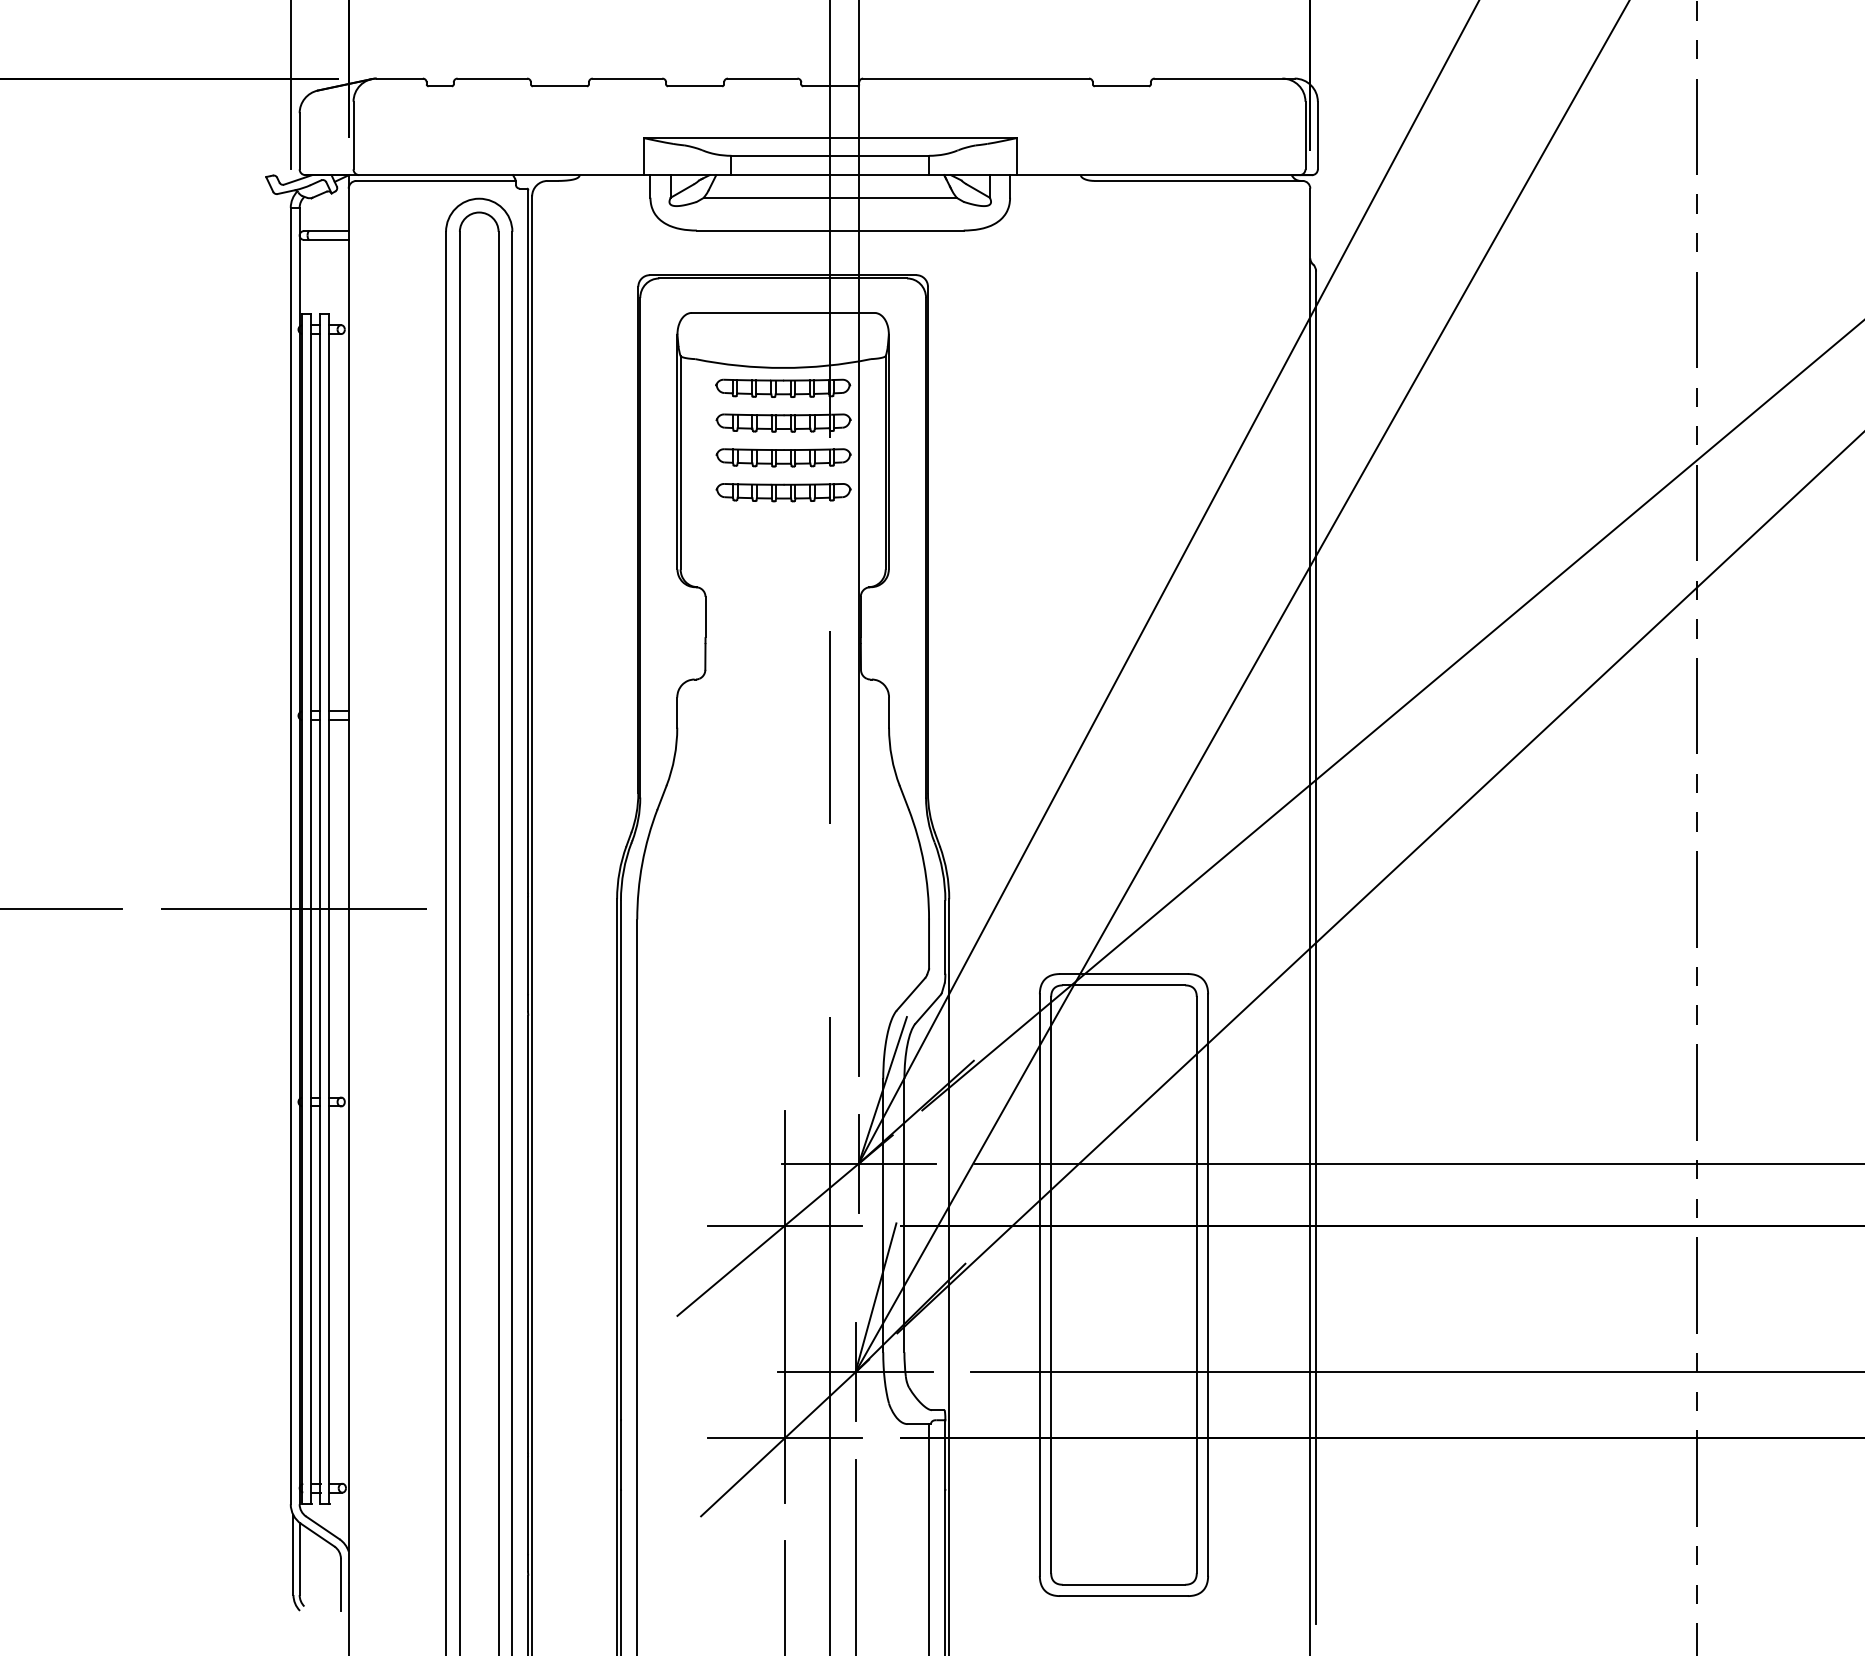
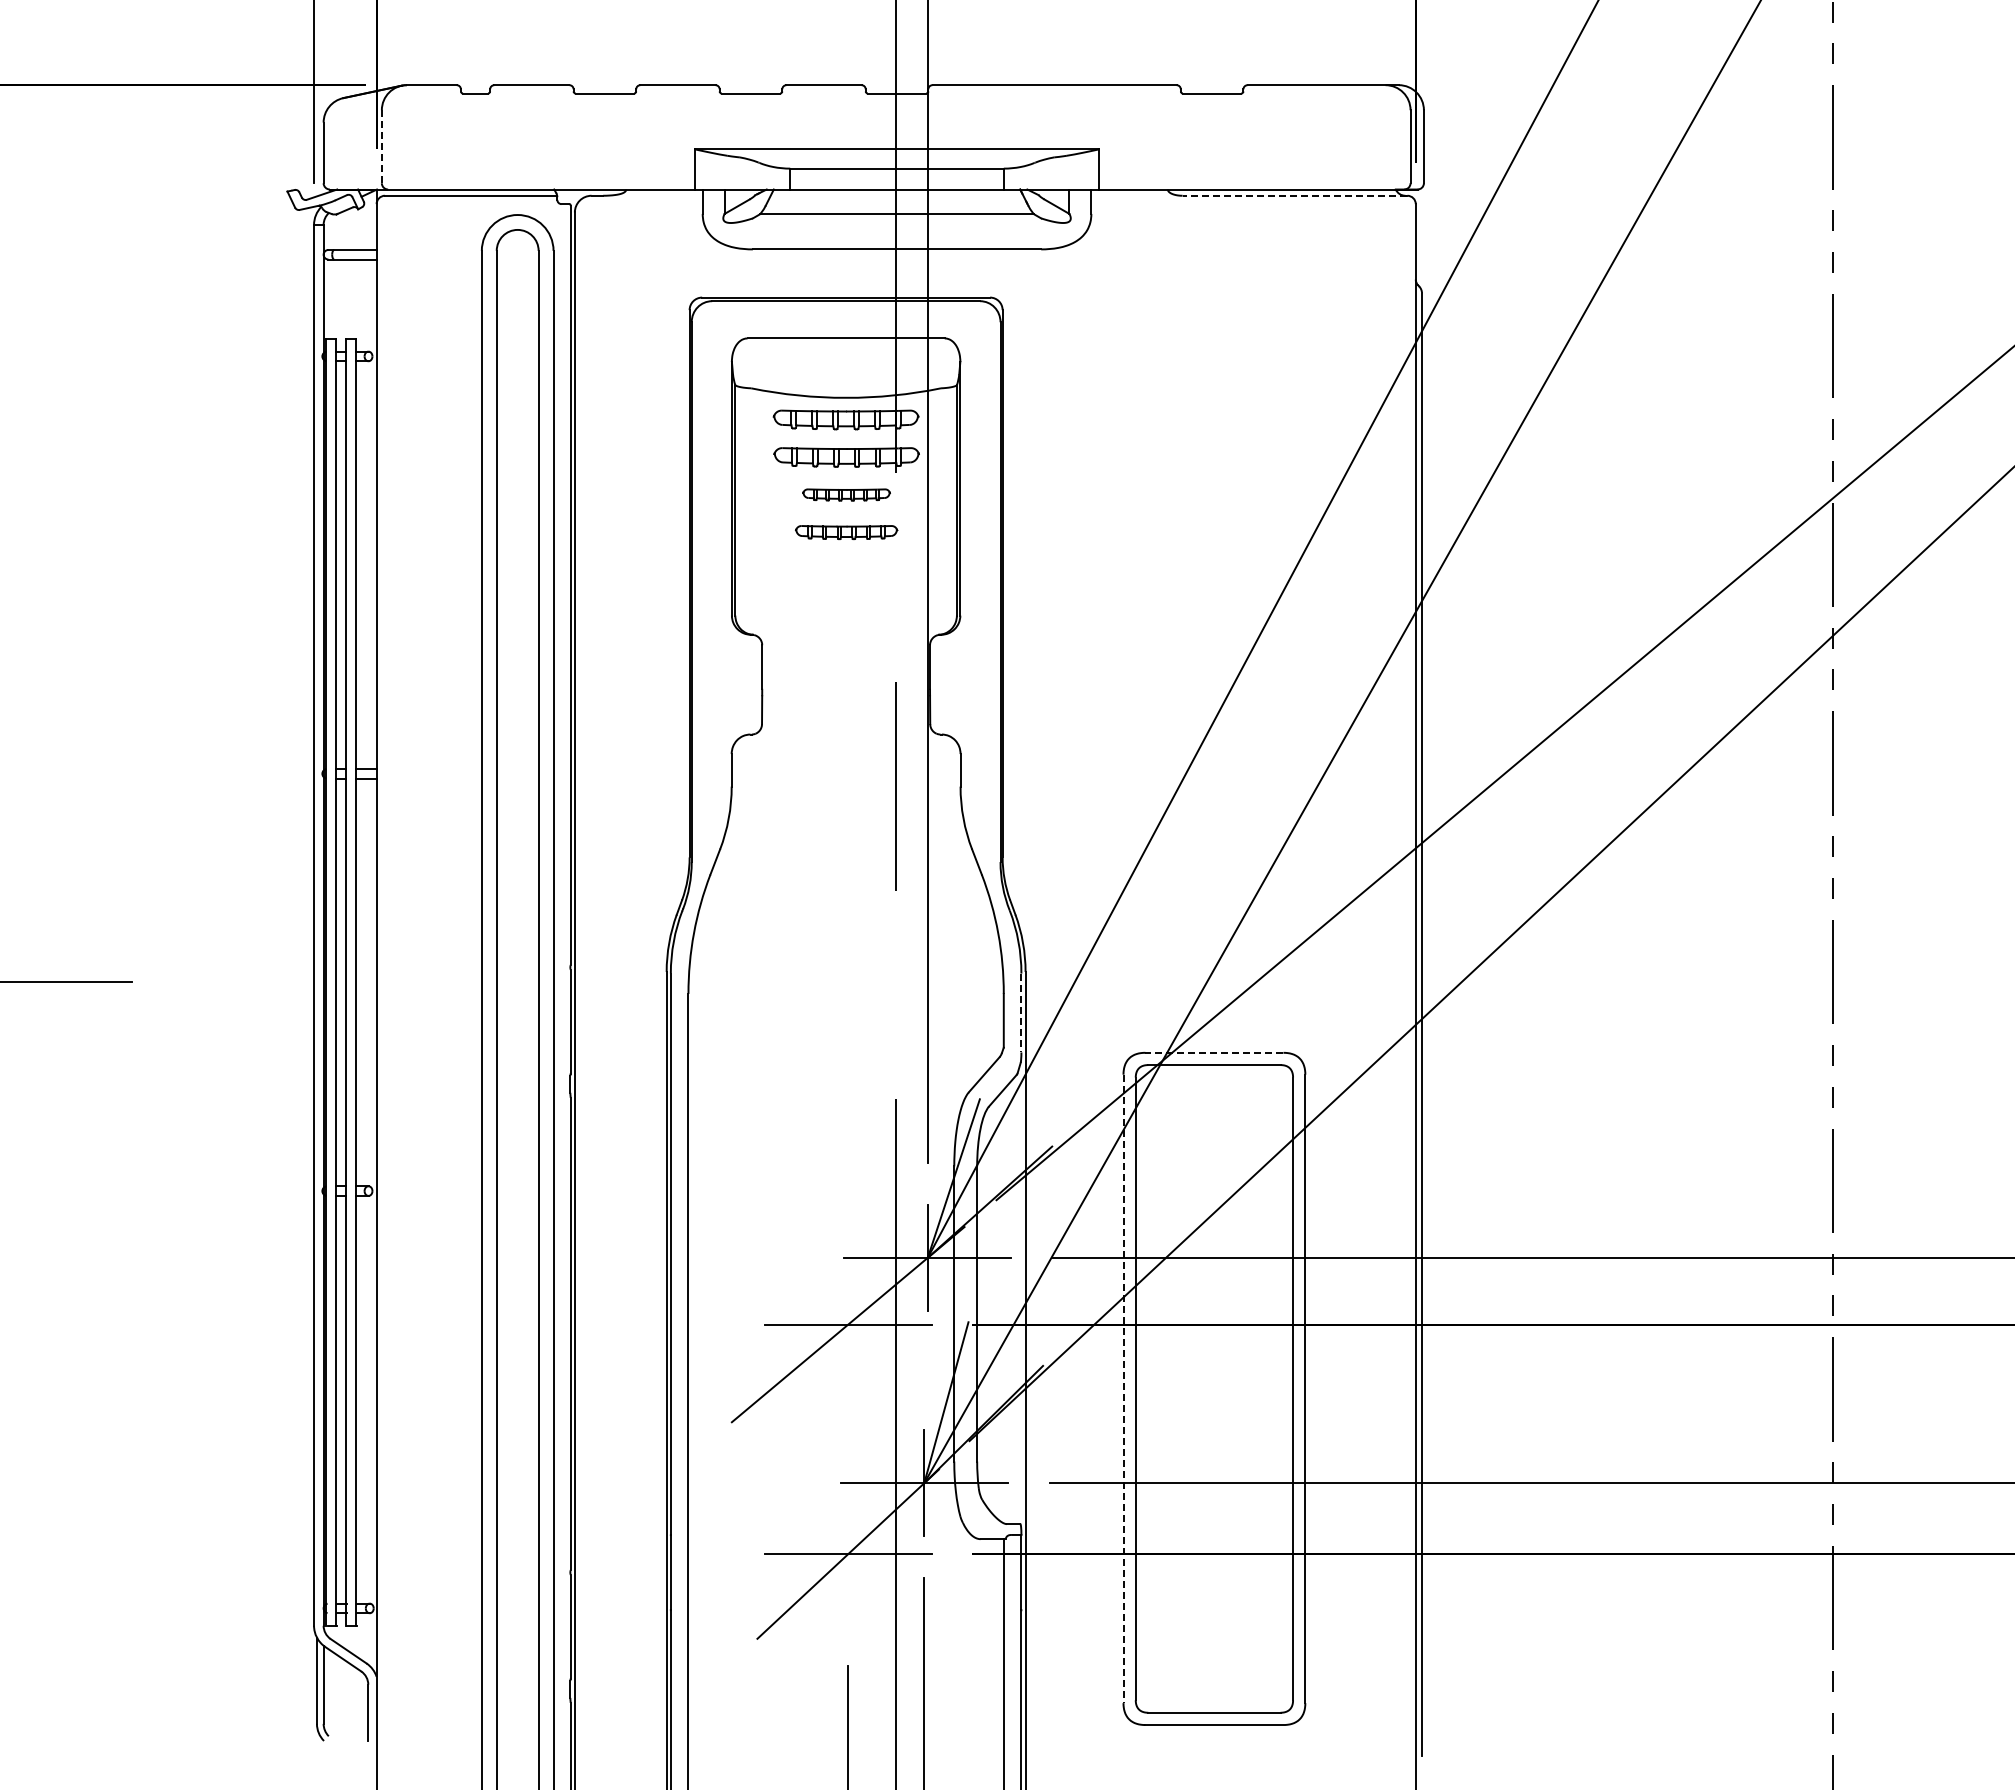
line: (353, 135) -> (381, 146), solid -> dashed
line: (1198, 180) -> (1294, 195), solid -> dashed
part: (783, 457) -> (846, 494), size x0.6
part: (783, 492) -> (846, 532), size x0.7
line: (293, 908) -> (316, 982), removed
line: (945, 937) -> (1021, 1013), solid -> dashed
line: (1123, 973) -> (1213, 1052), solid -> dashed
line: (1039, 1285) -> (1123, 1389), solid -> dashed
line: (785, 1305) -> (848, 1411), removed

